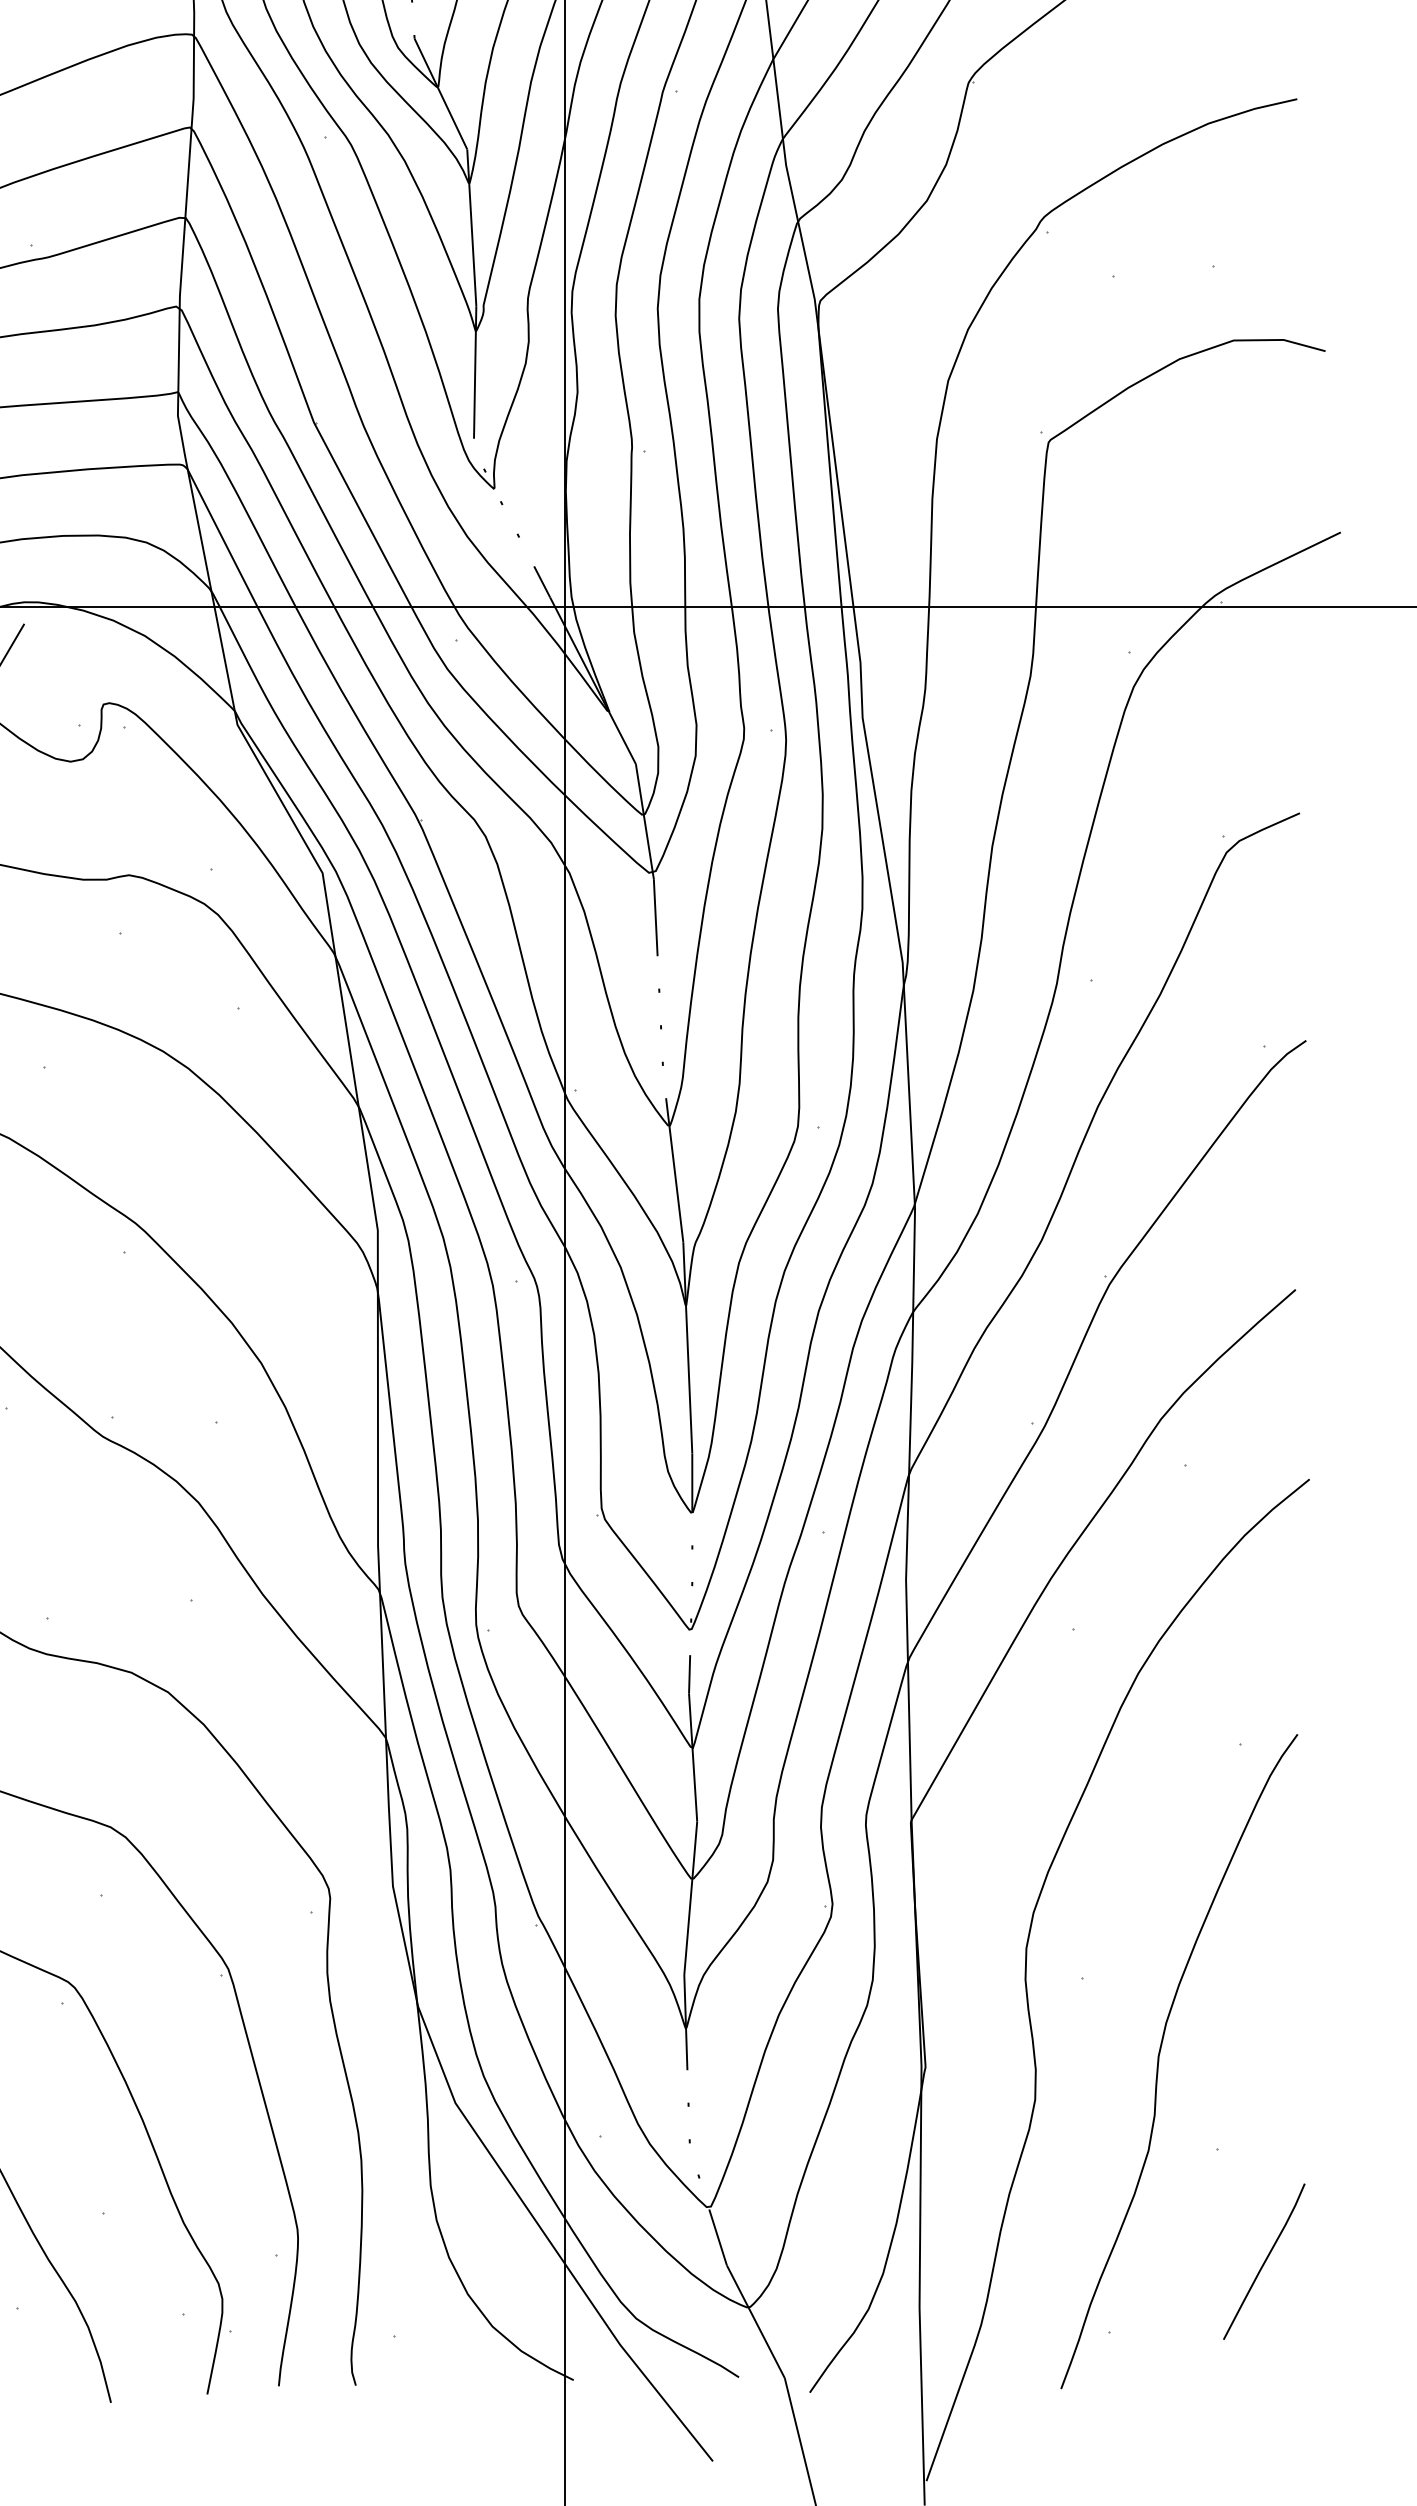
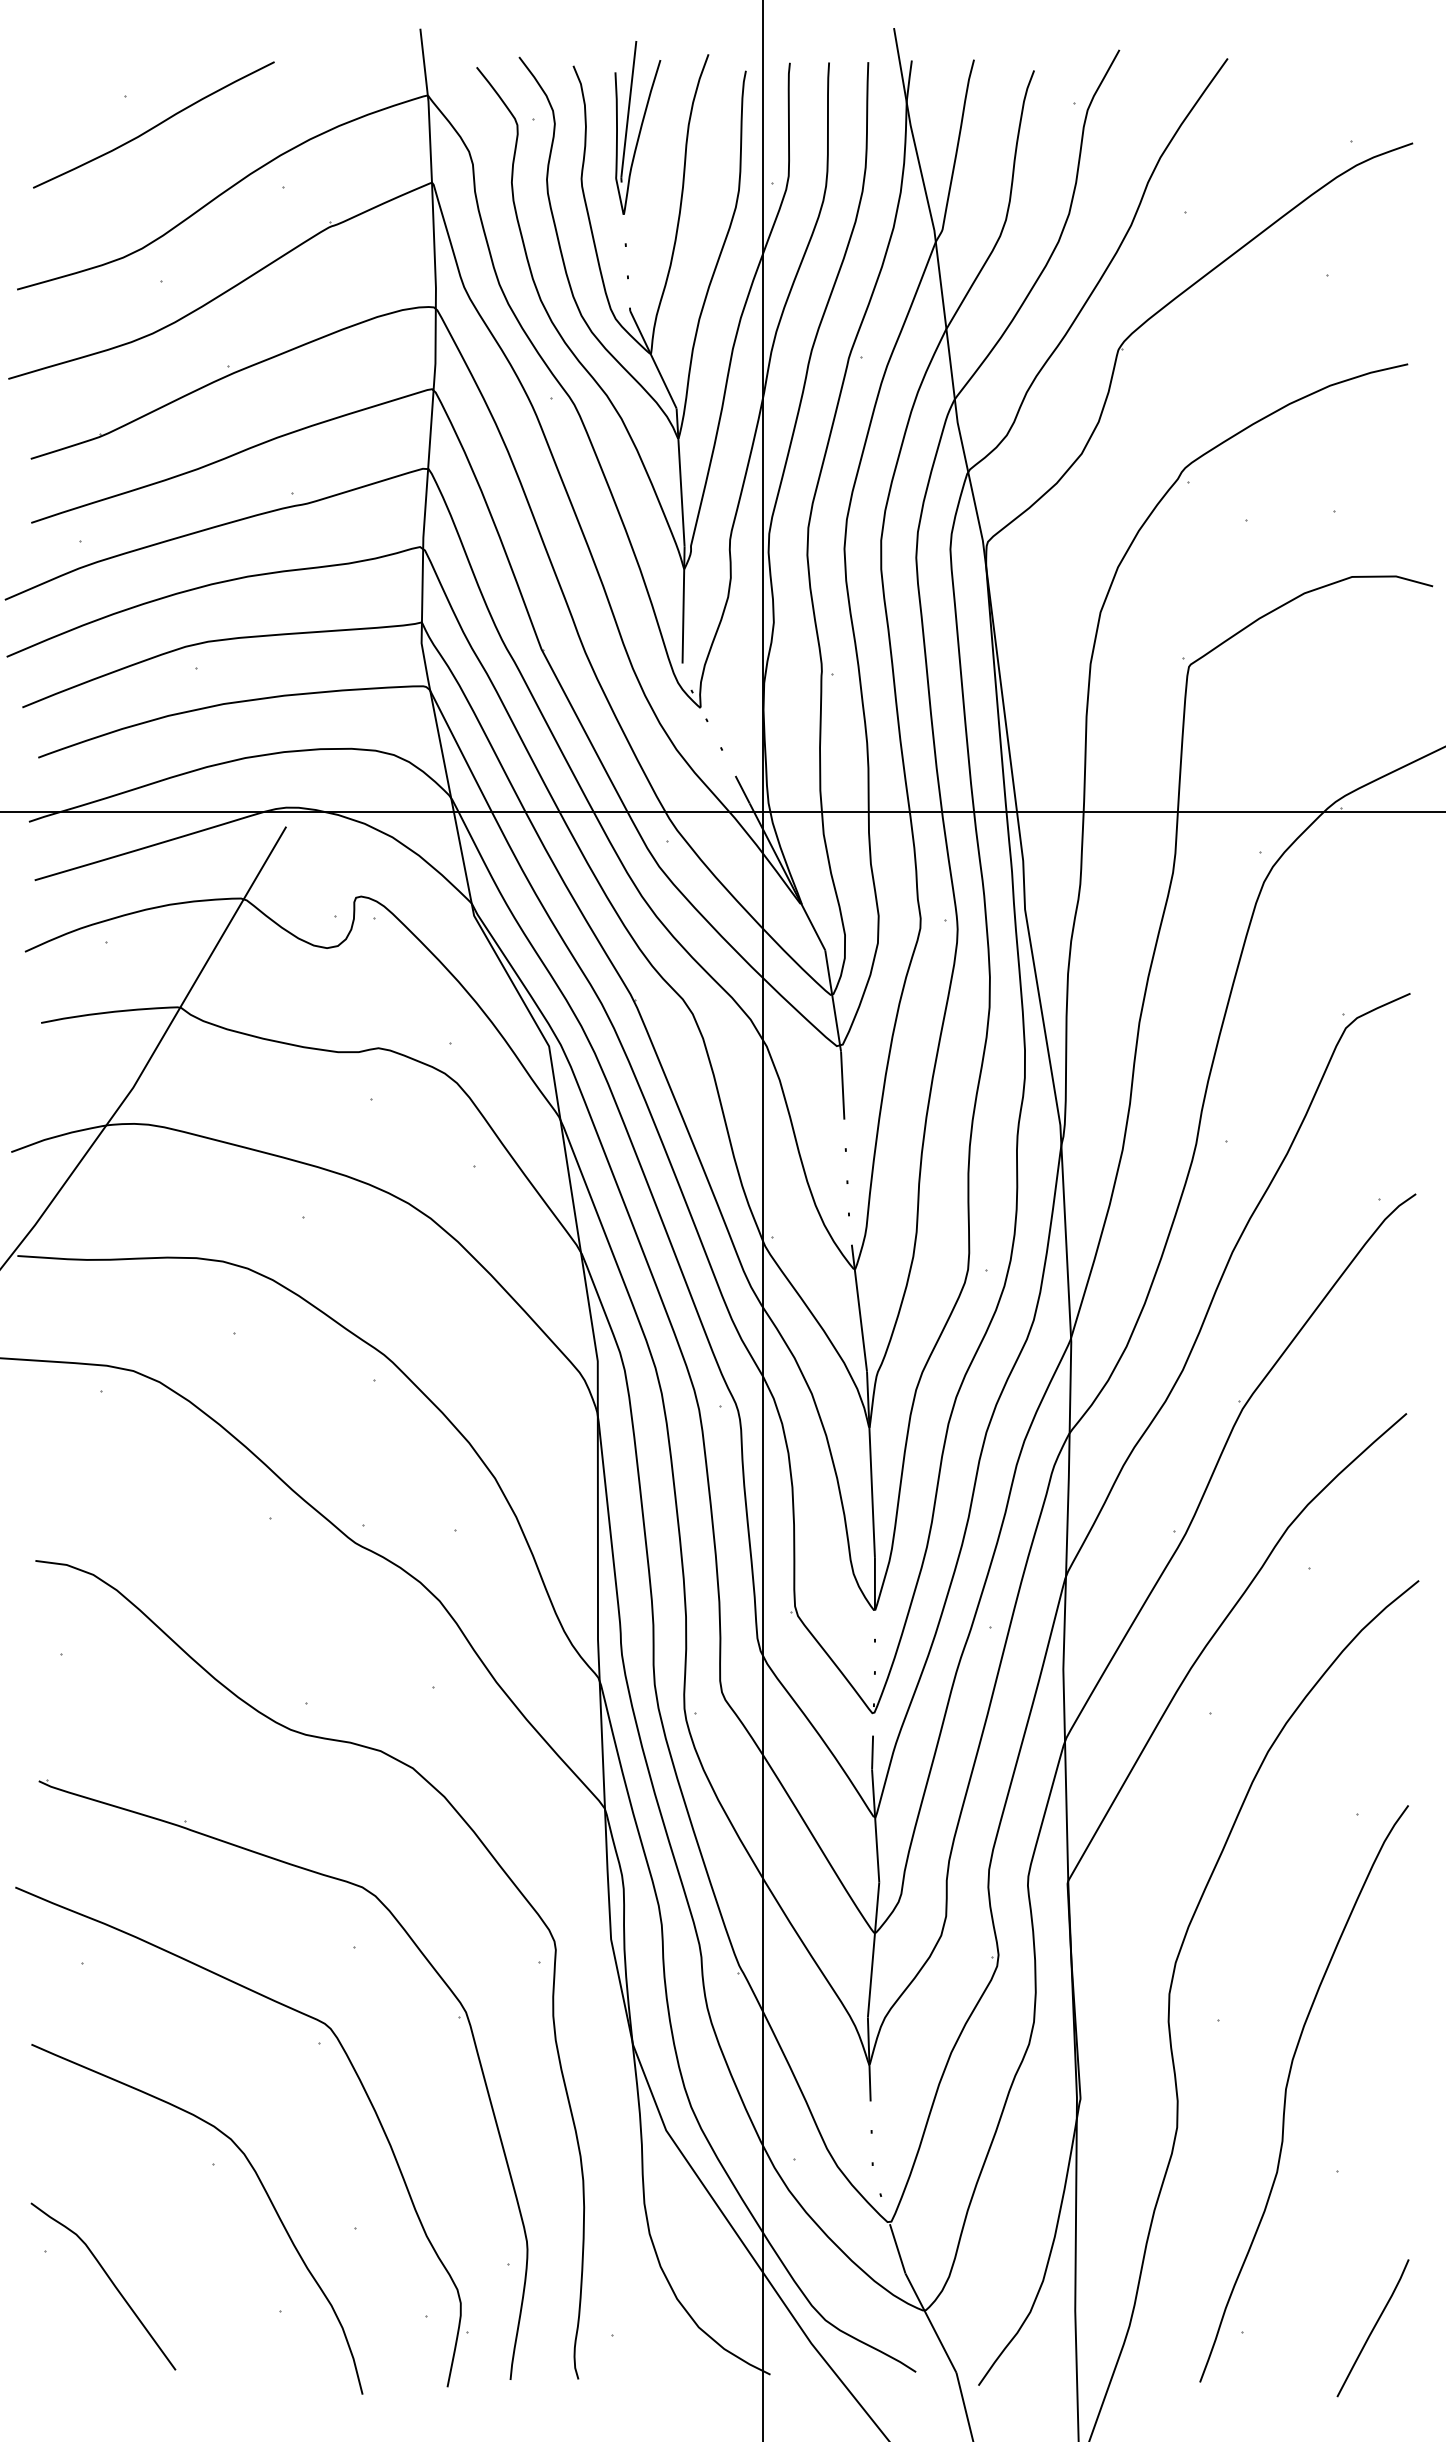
curve: (1263, 2262) -> (1372, 2328), moved

